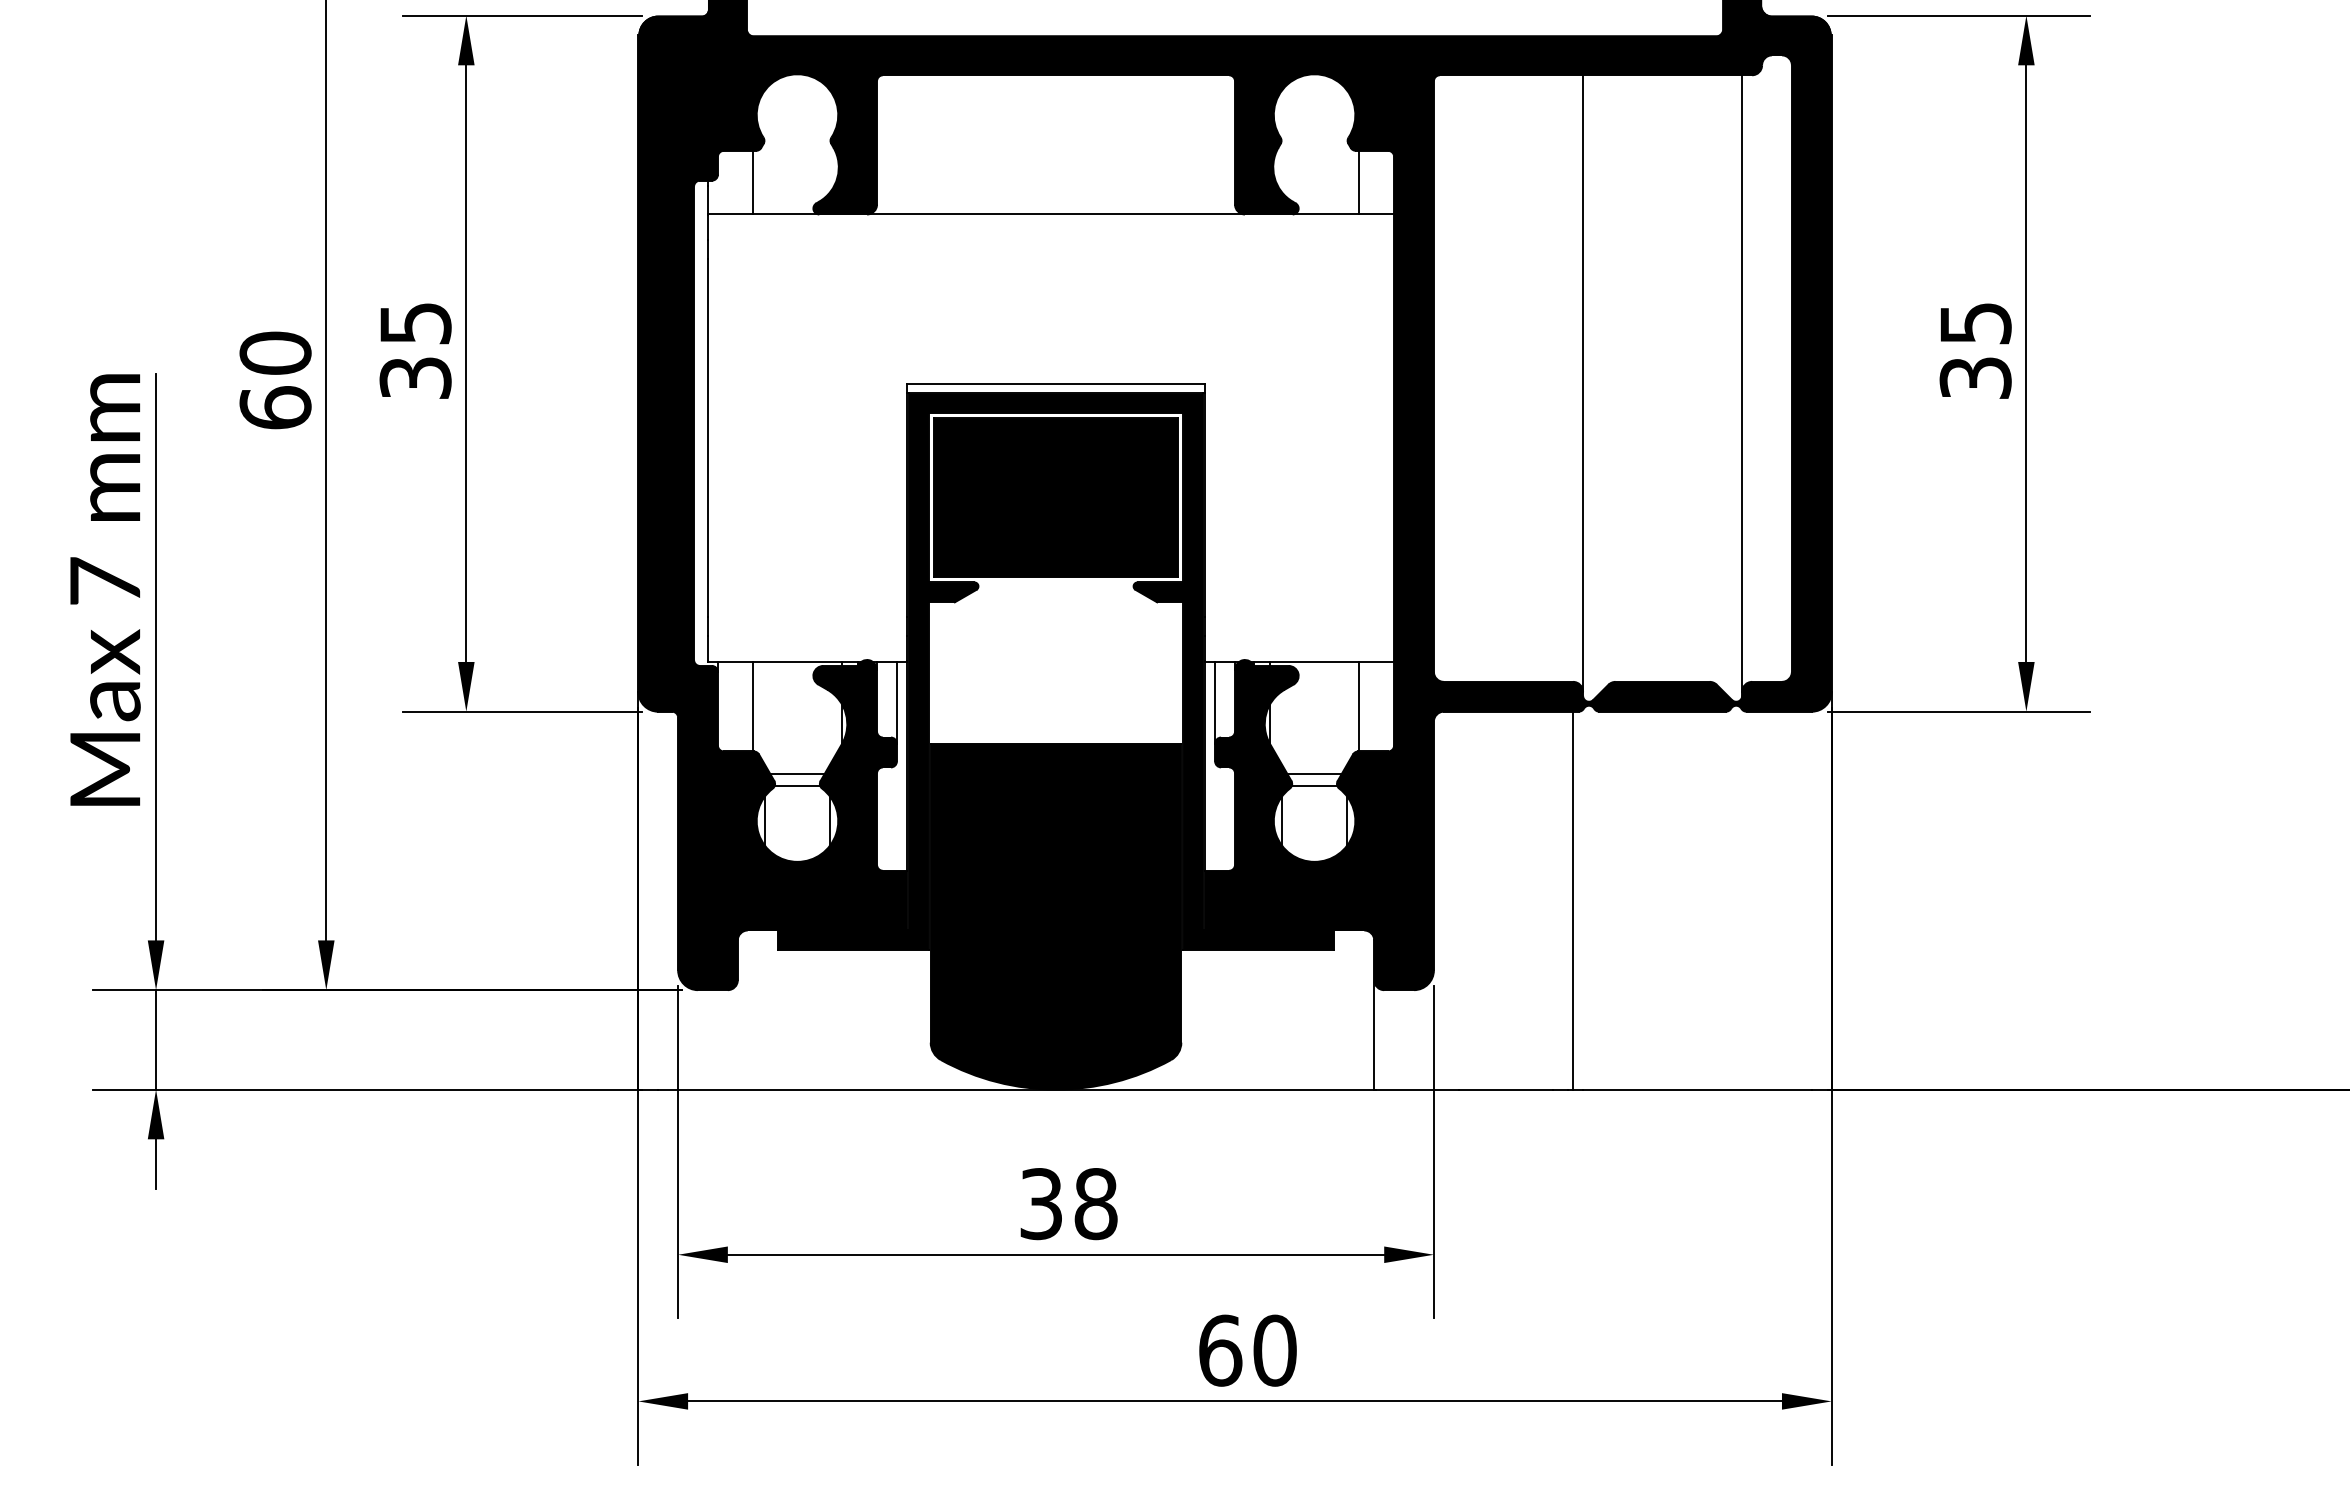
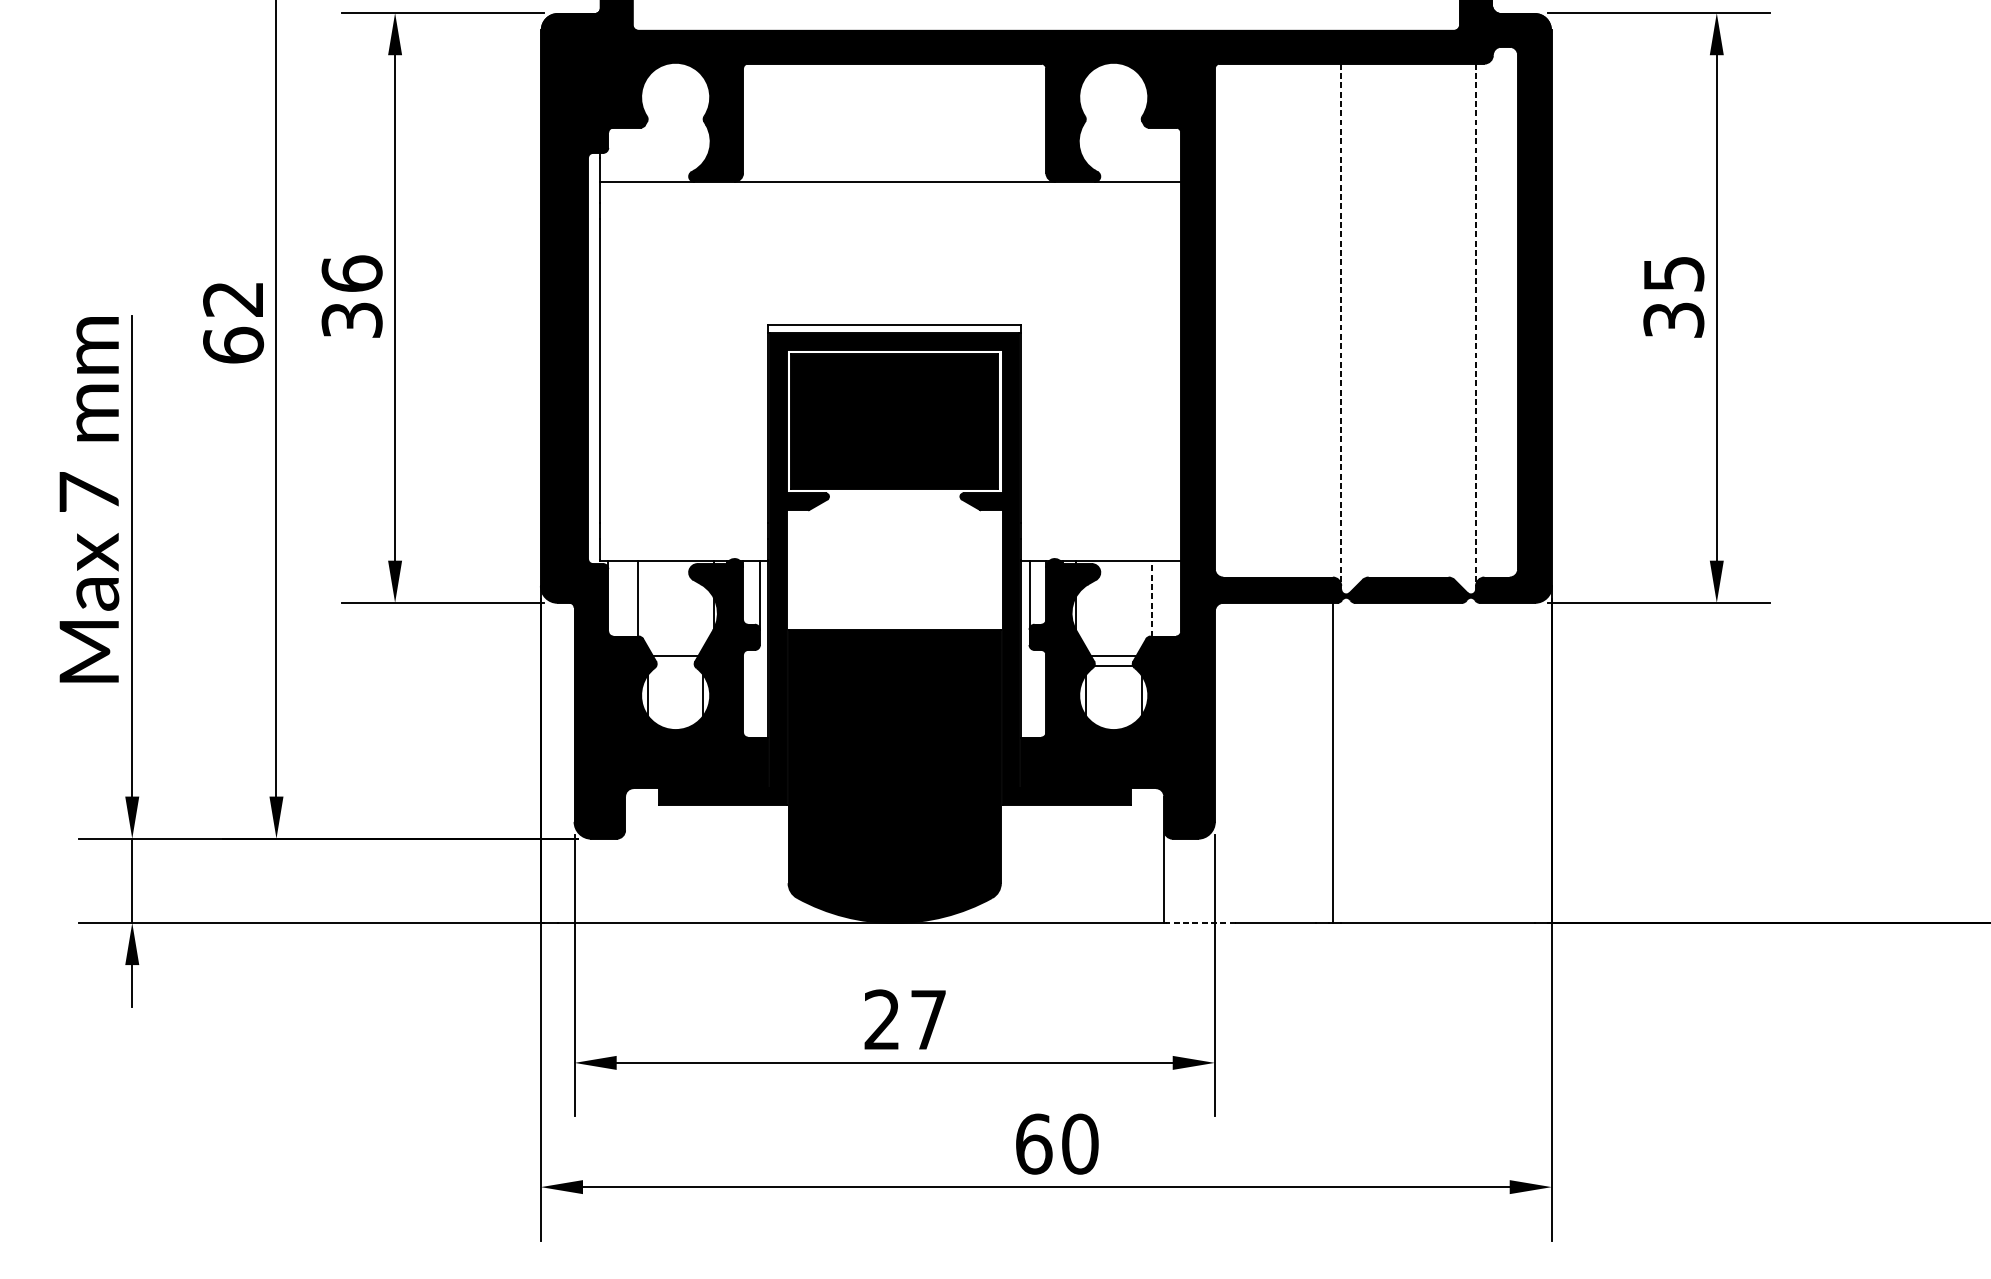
line: (752, 182) -> (637, 154), removed
line: (1359, 182) -> (1151, 154), removed
text: (415, 322) -> (352, 273), 35 -> 36
text: (275, 352) -> (233, 298), 60 -> 62
line: (1583, 384) -> (1341, 325), solid -> dashed
line: (1742, 384) -> (1476, 325), solid -> dashed
line: (1359, 706) -> (1151, 598), solid -> dashed
line: (797, 786) -> (675, 666), removed
line: (1416, 1089) -> (1200, 922), solid -> dashed
text: (1068, 1204) -> (905, 1020), 38 -> 27

